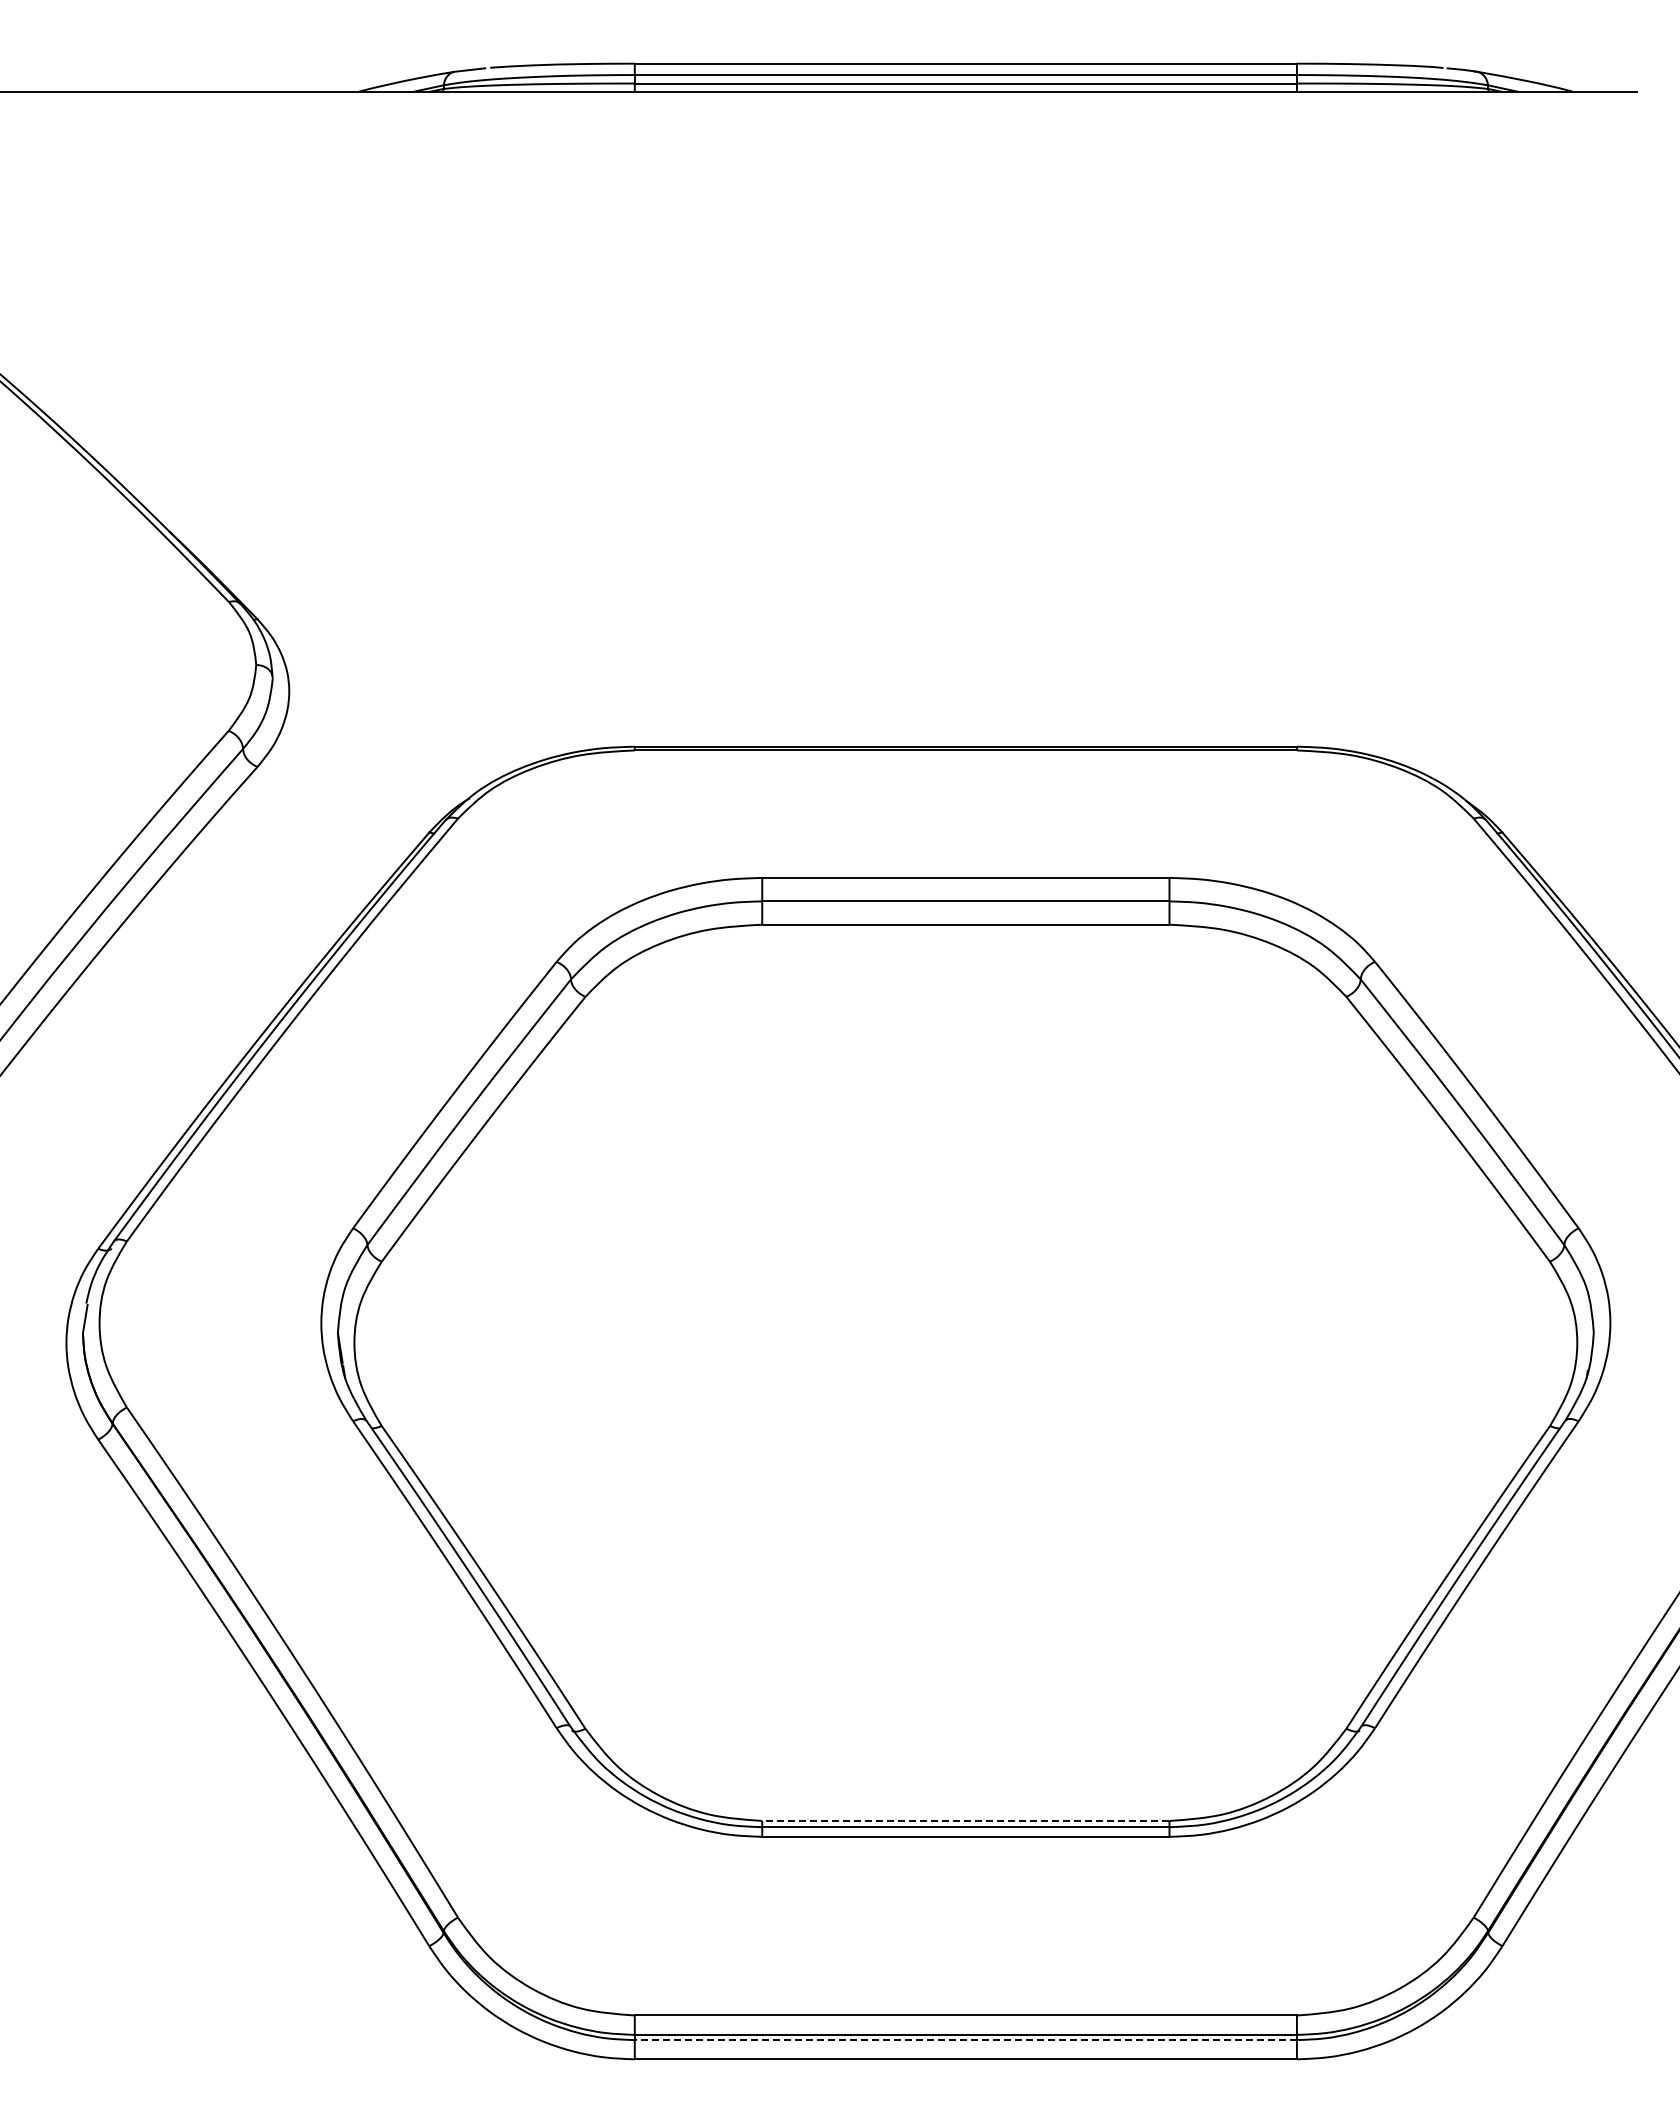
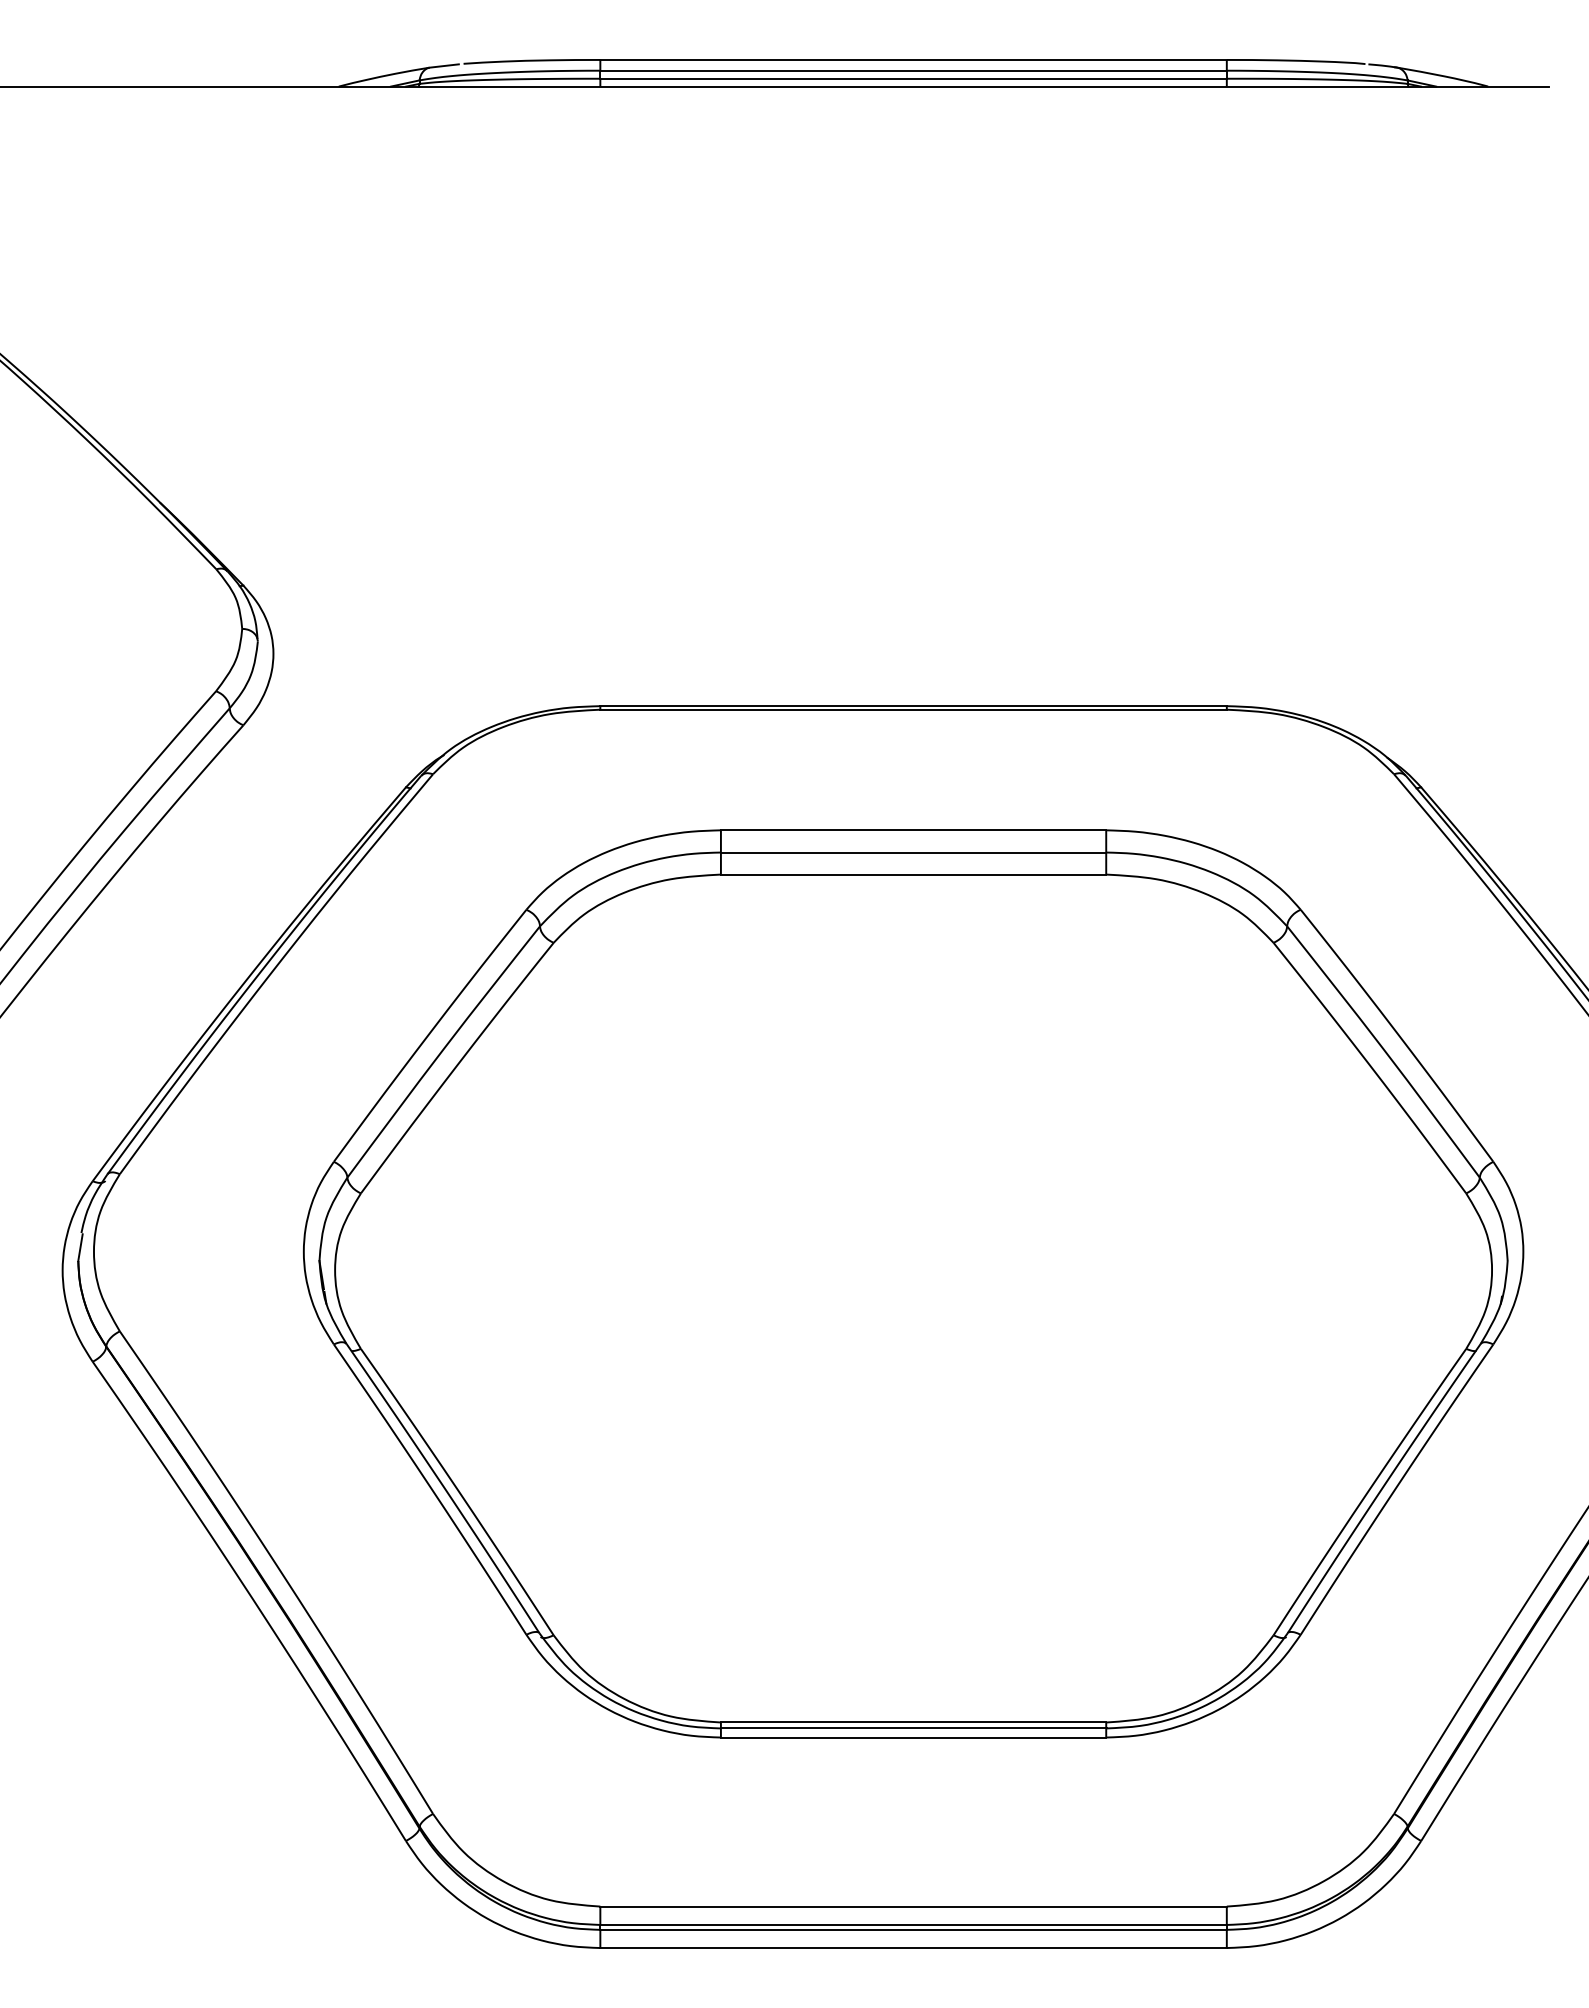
line: (965, 1820) -> (913, 1722), dashed -> solid
line: (965, 2040) -> (913, 1930), dashed -> solid

